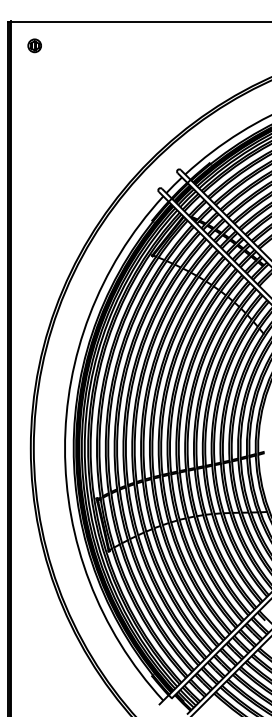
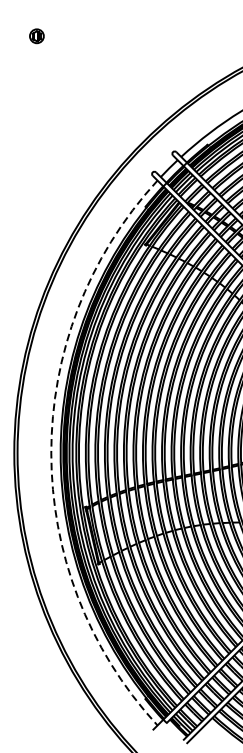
part: (34, 45) -> (36, 35), moved
arc: (65, 448) -> (51, 453), solid -> dashed

